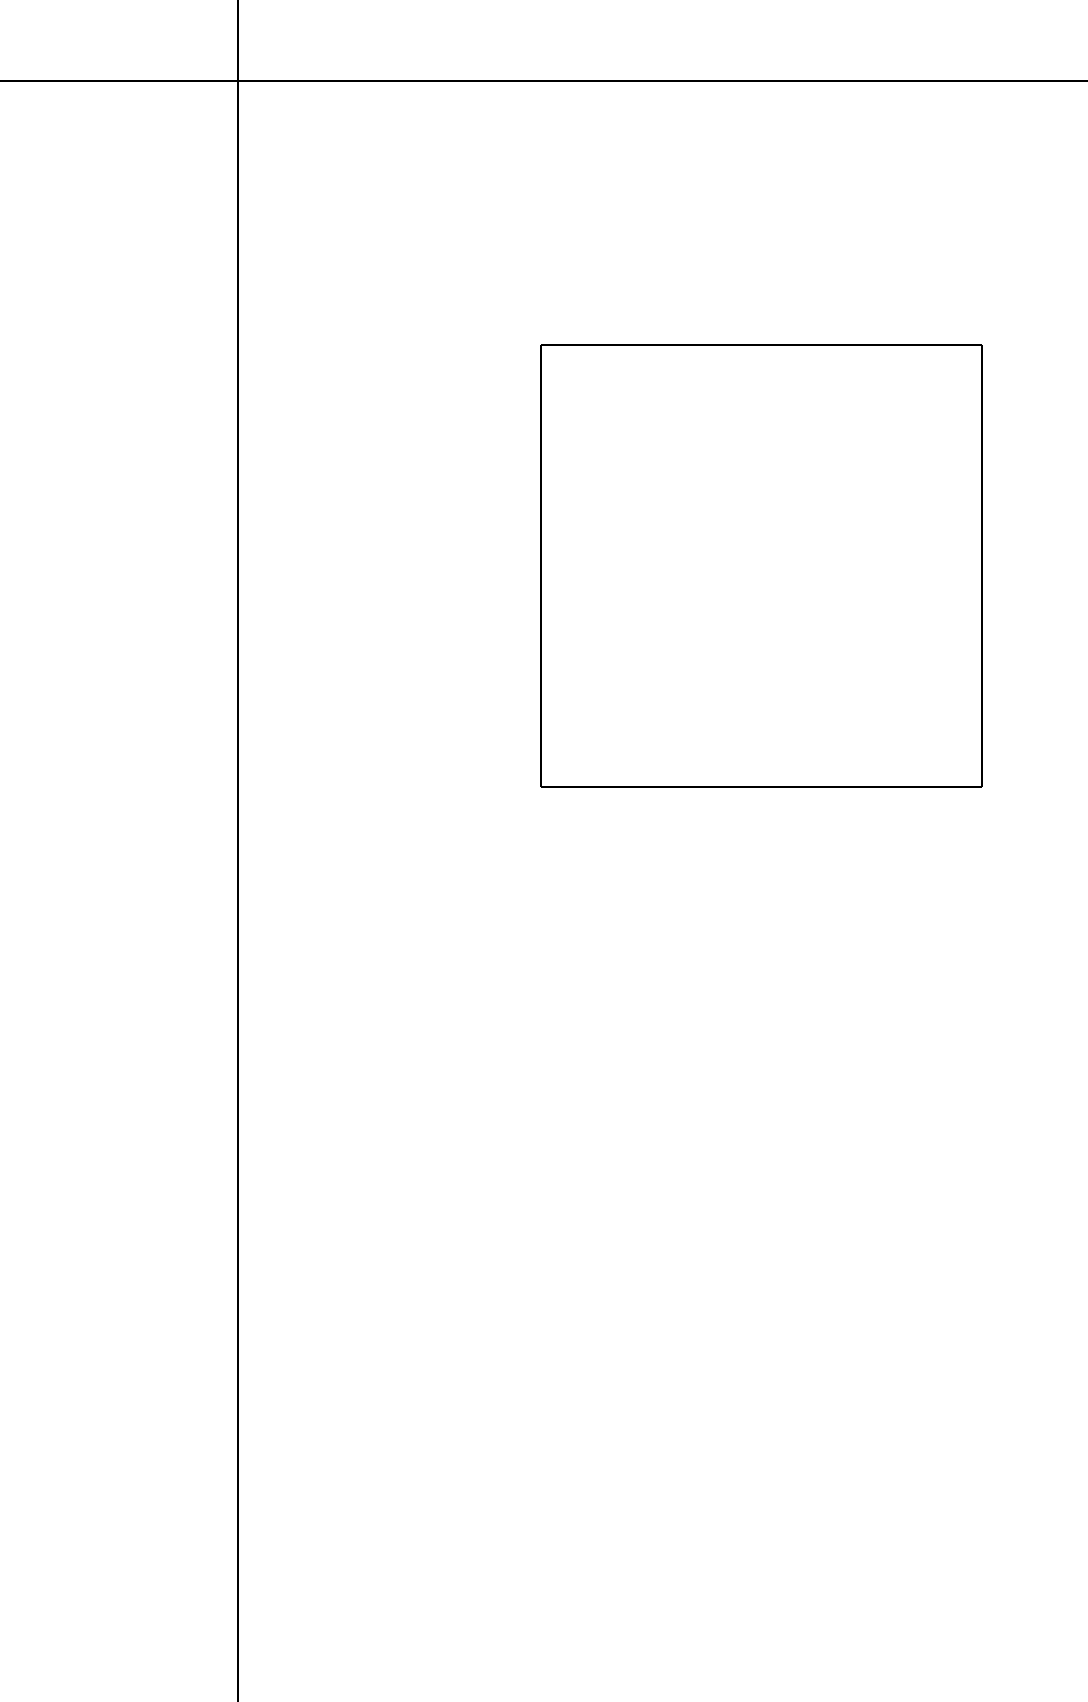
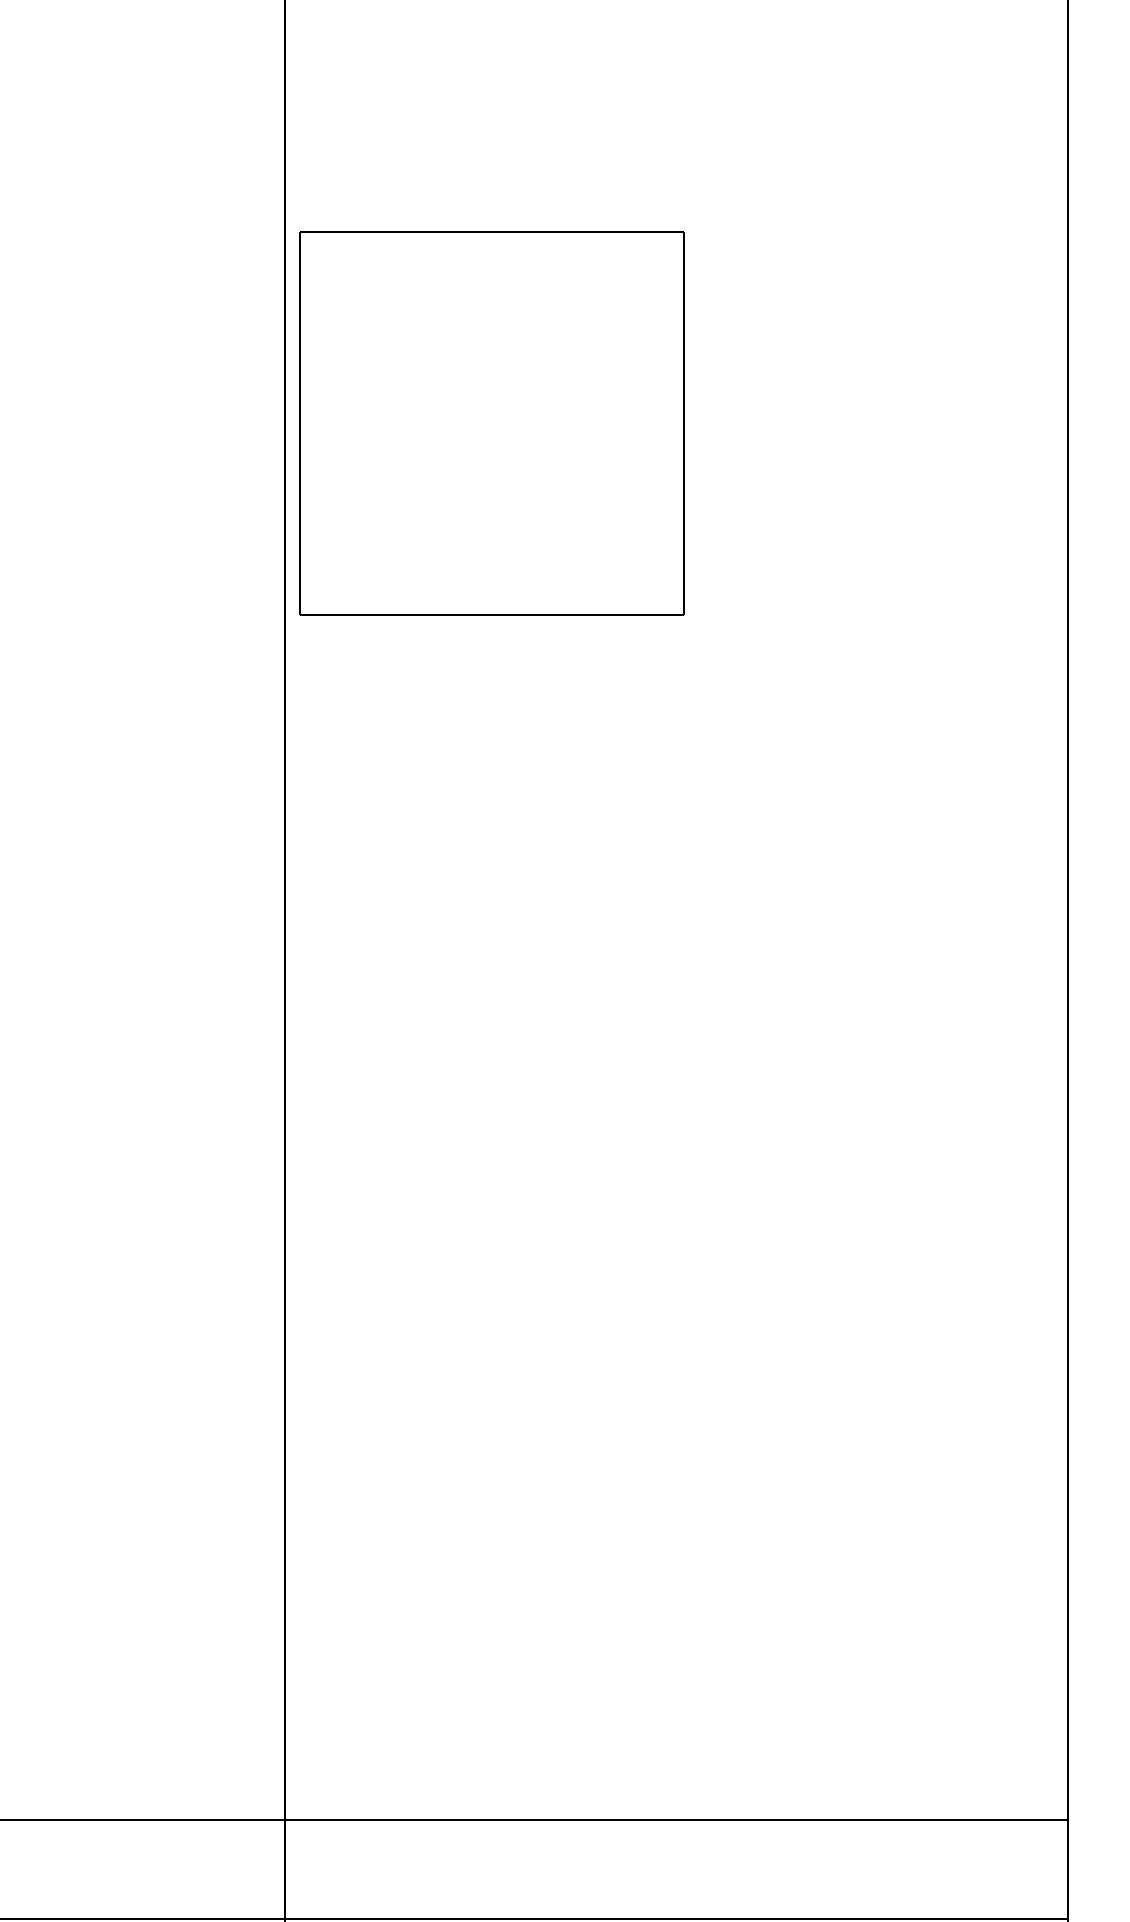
part: (760, 566) -> (491, 423), moved

